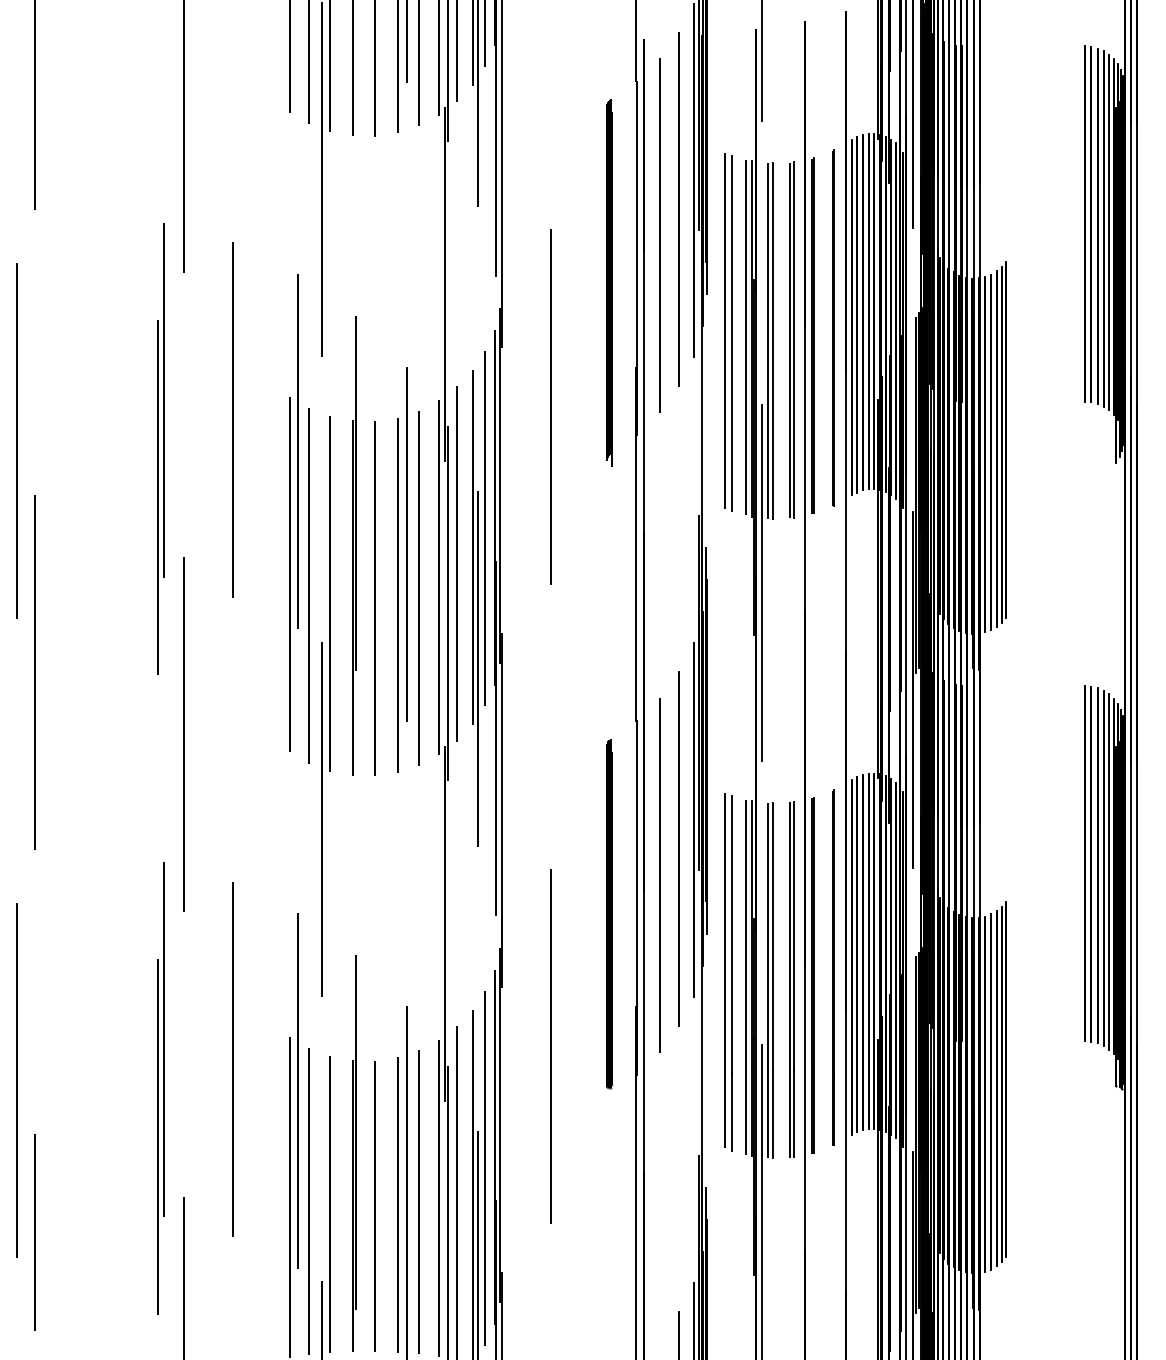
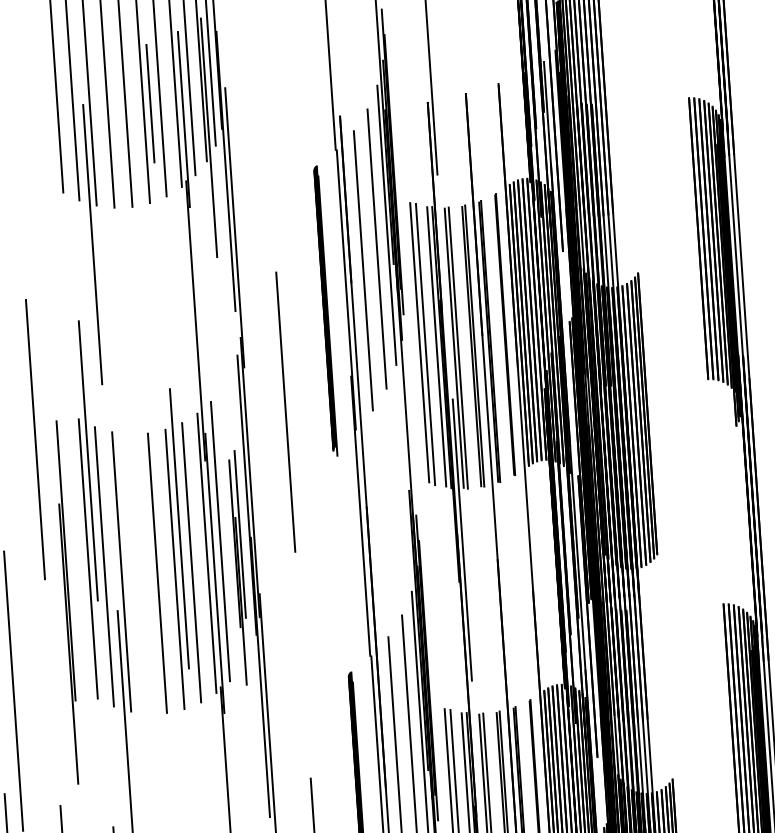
part: (354, 545) -> (67, 602), moved
part: (478, 598) -> (239, 567), size x0.6

